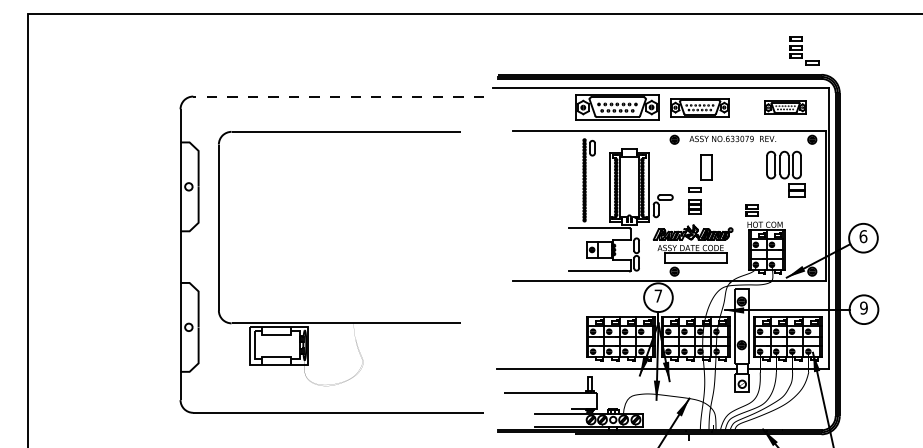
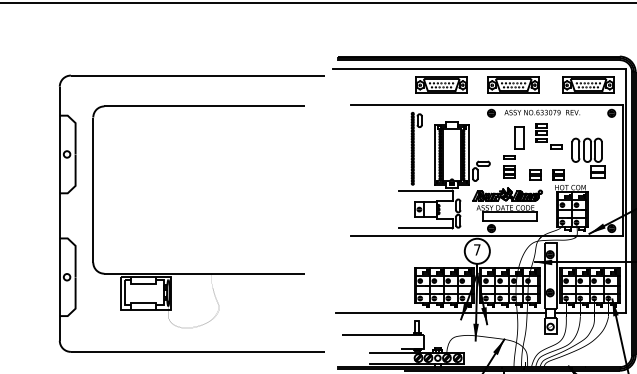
part: (804, 50) -> (549, 135), moved
line: (338, 96) -> (197, 75), dashed -> solid
part: (617, 107) -> (441, 85), size x0.71
part: (785, 107) -> (588, 85), size x1.43
part: (785, 173) -> (588, 157), moved
part: (724, 210) -> (535, 175), added

